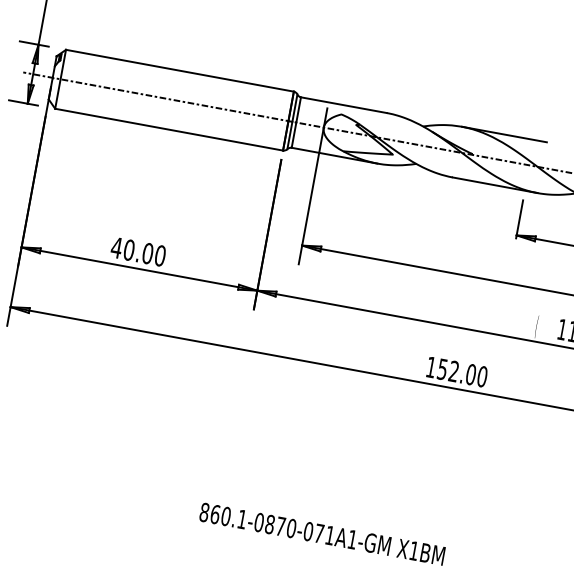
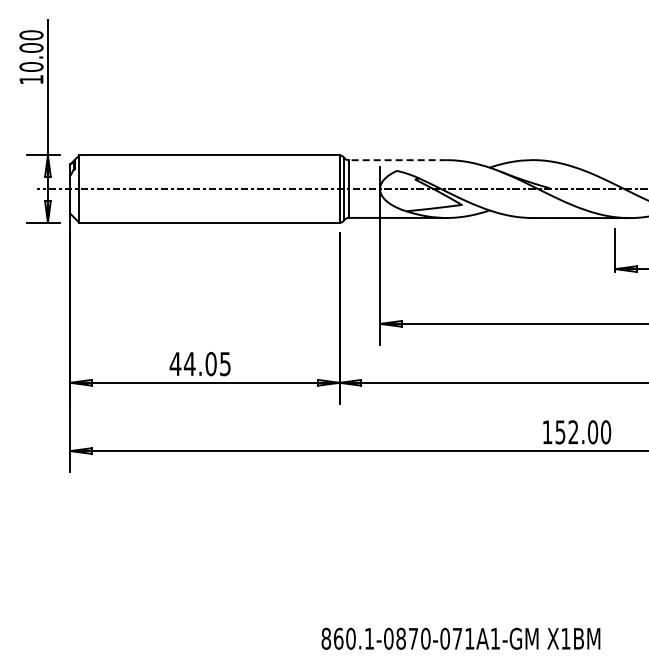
line: (343, 105) -> (397, 160), solid -> dashed
line: (503, 134) -> (580, 160), removed
text: (144, 253) -> (207, 364), 40.00 -> 44.05

